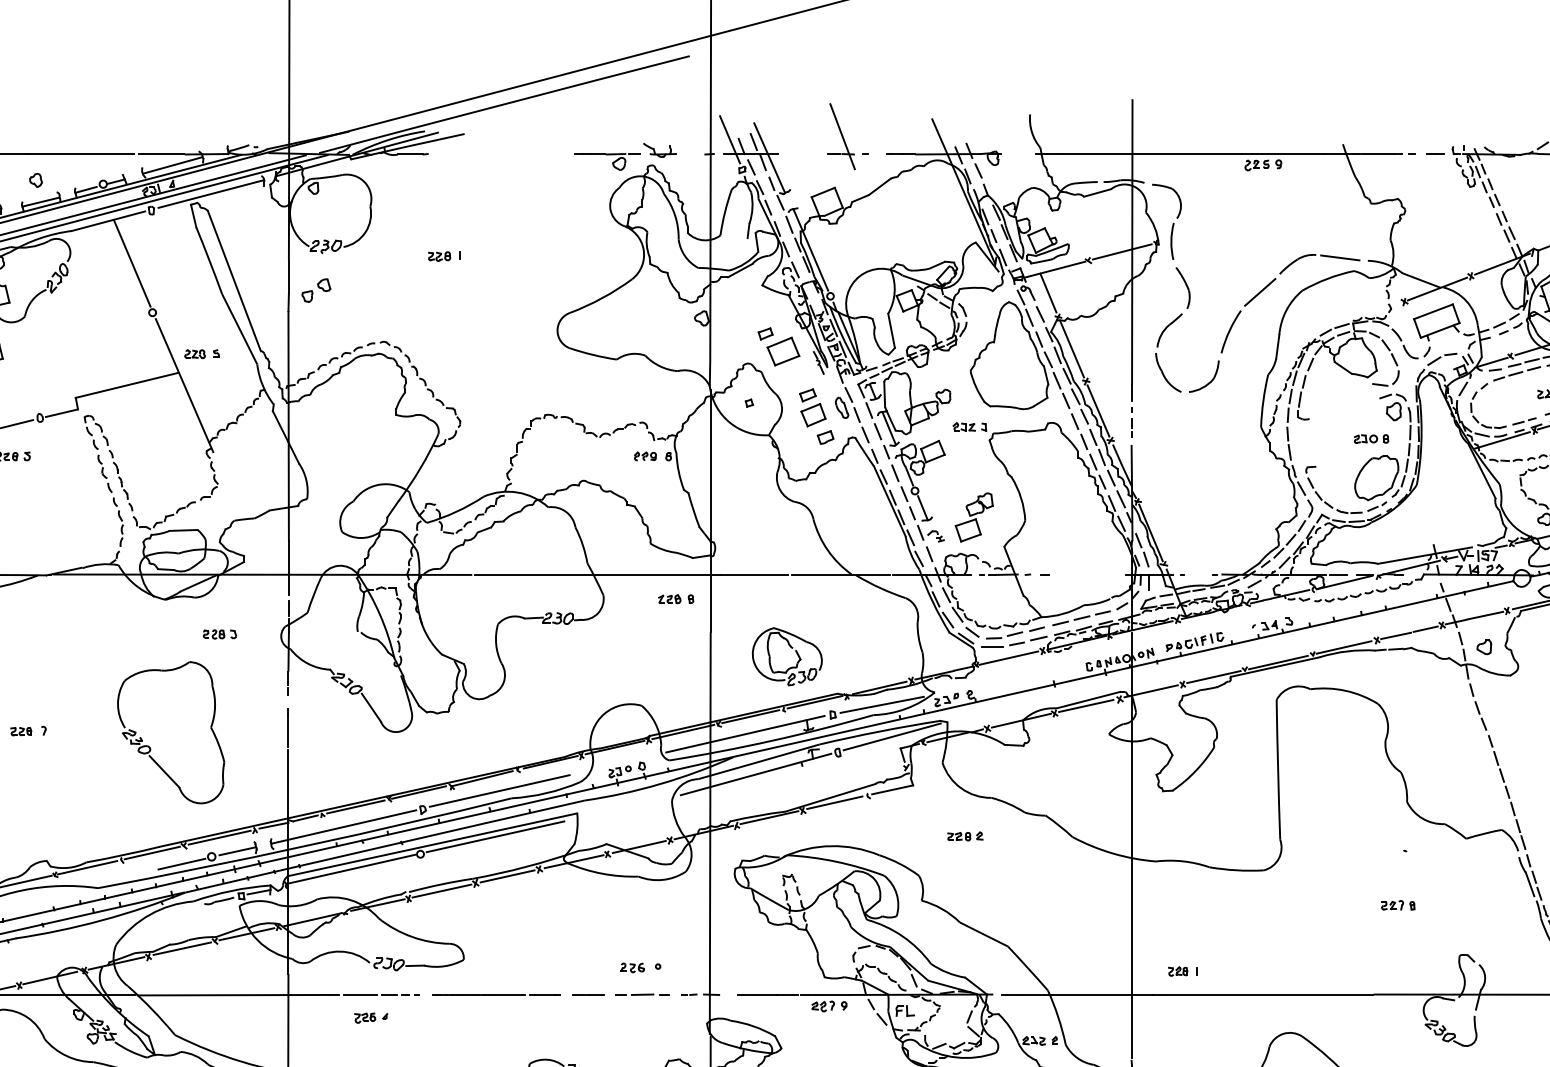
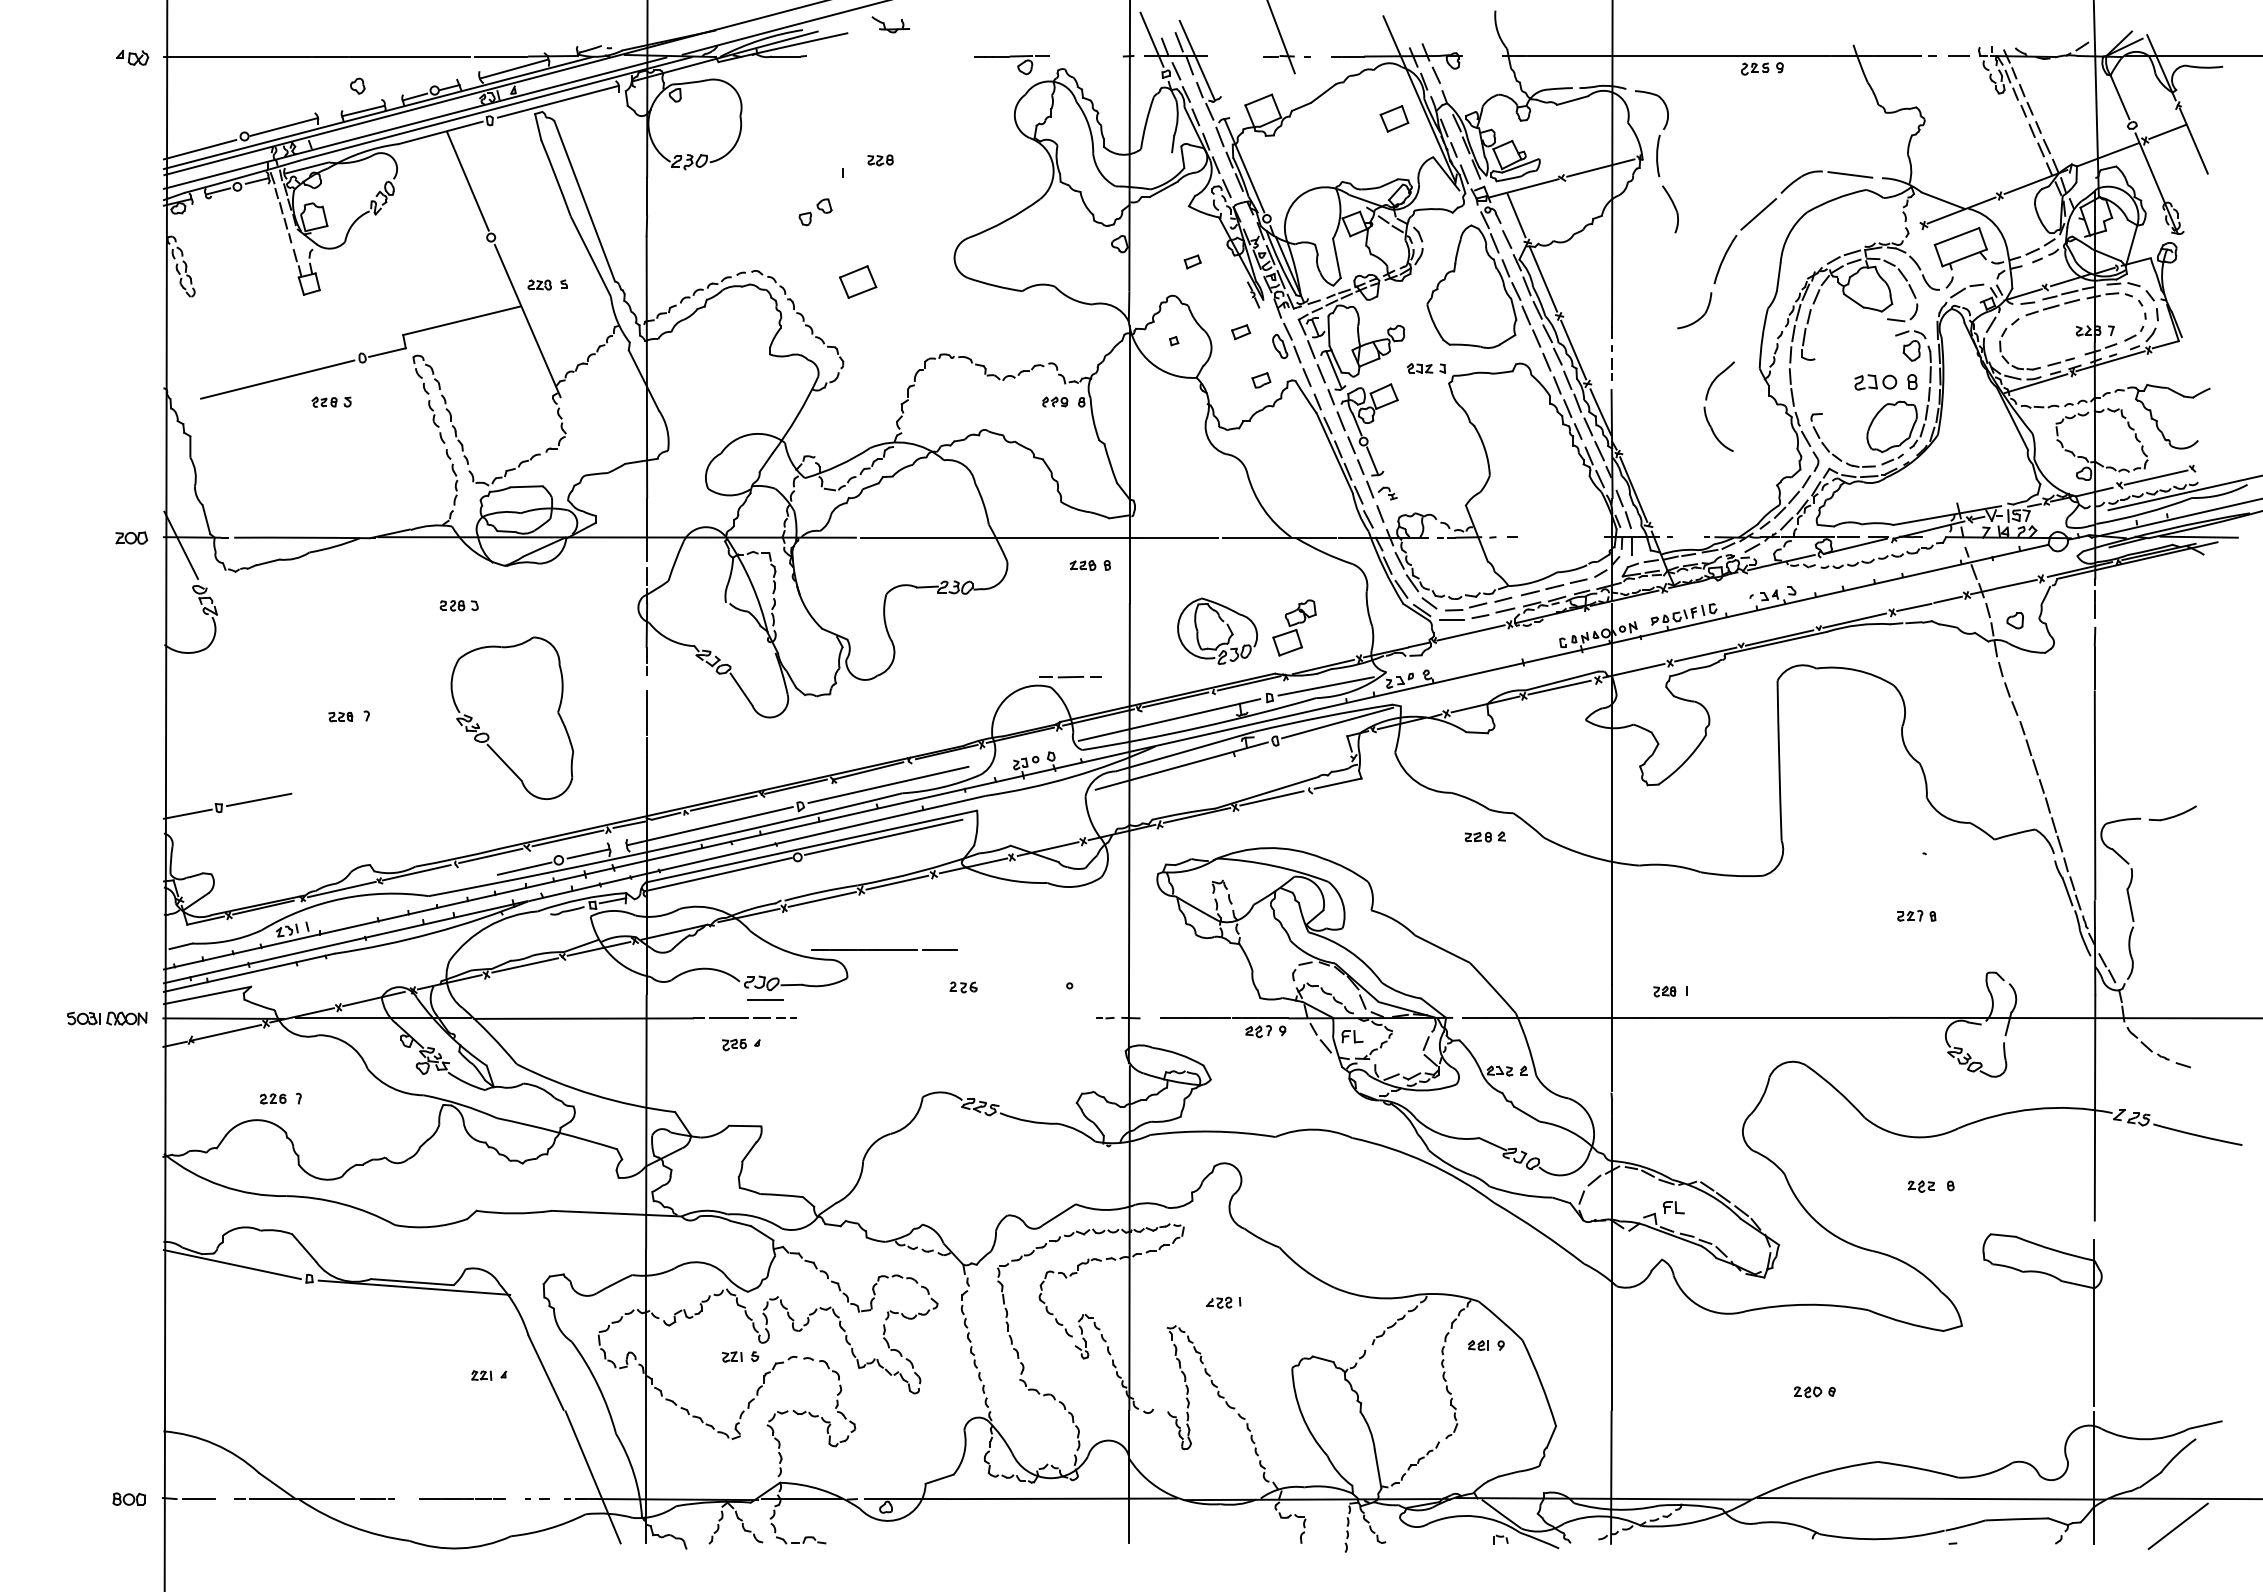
part: (659, 150) -> (890, 24), moved
part: (439, 256) -> (880, 160), moved
part: (316, 290) -> (815, 212), moved
part: (783, 351) -> (858, 281), moved
part: (1156, 352) -> (1705, 406), moved
part: (813, 414) -> (1394, 118), moved
part: (1371, 438) -> (1886, 381), size x1.6
part: (974, 517) -> (1294, 627), moved
part: (219, 634) -> (458, 605), moved
part: (964, 836) -> (1484, 836), moved
part: (632, 967) -> (963, 987), moved
line: (496, 994) -> (884, 949), moved
line: (588, 994) -> (765, 999), moved
line: (642, 995) -> (1070, 677), moved

